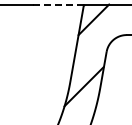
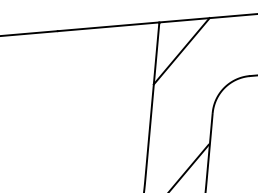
line: (59, 4) -> (110, 26), dashed -> solid

